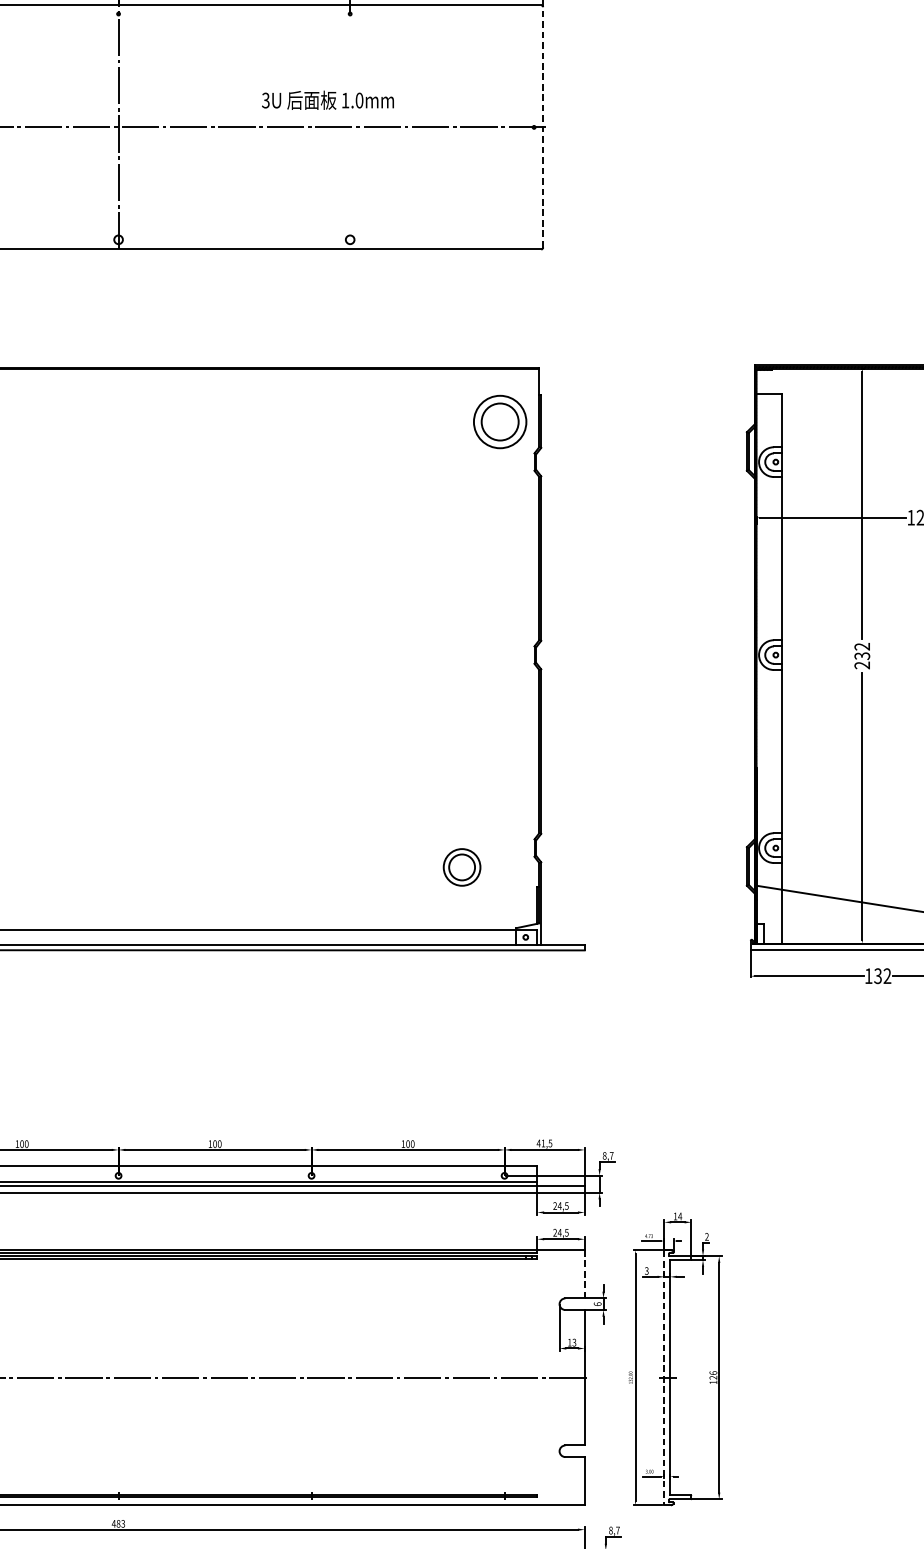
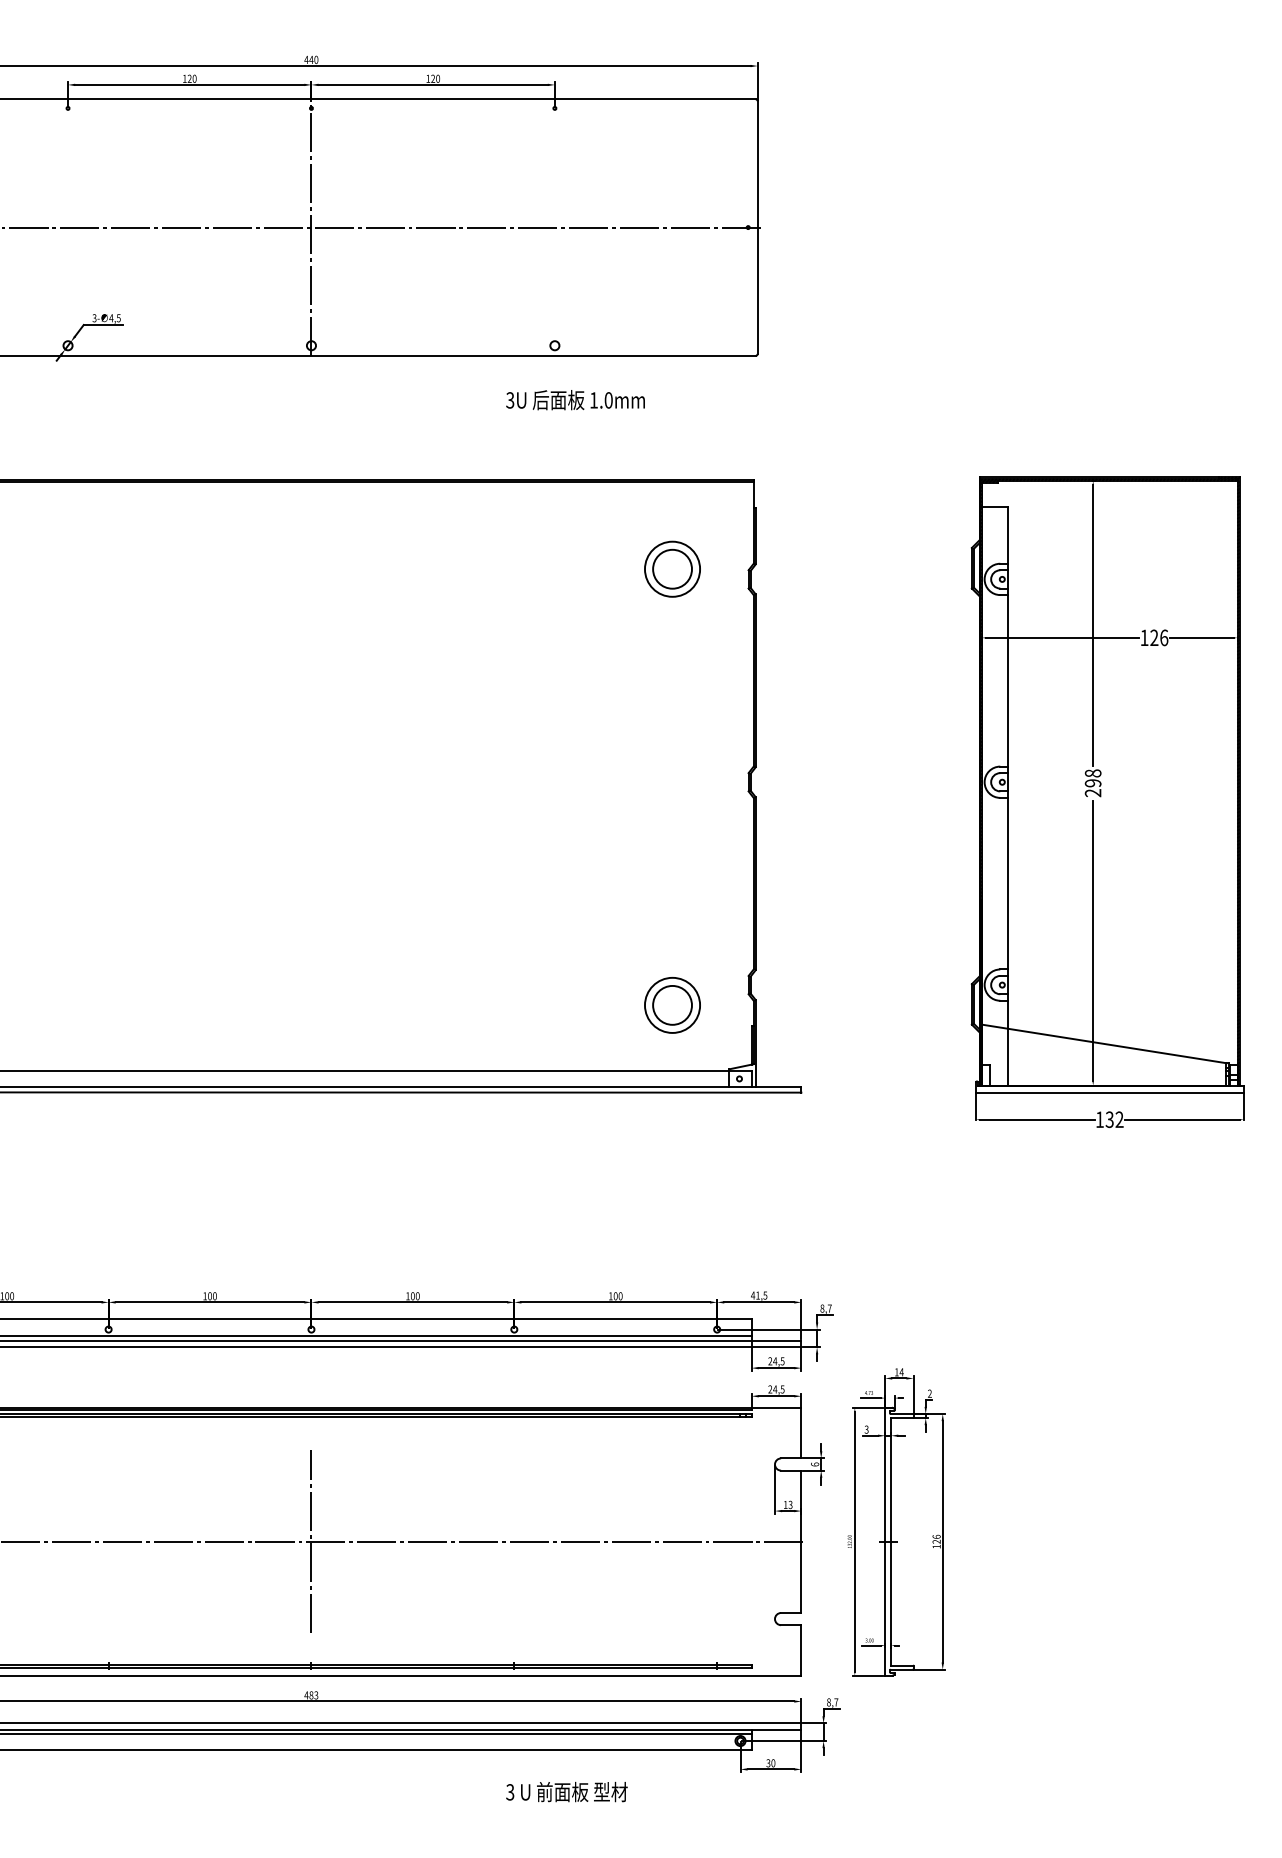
text: (327, 100) -> (575, 400), moved
line: (542, 127) -> (757, 227), dashed -> solid
part: (500, 421) -> (672, 568), moved
text: (861, 651) -> (1092, 778), 232 -> 298
part: (462, 867) -> (672, 1005), size x1.43
line: (584, 1273) -> (801, 1432), dashed -> solid
line: (118, 1376) -> (311, 1540), added
line: (664, 1377) -> (885, 1541), dashed -> solid

